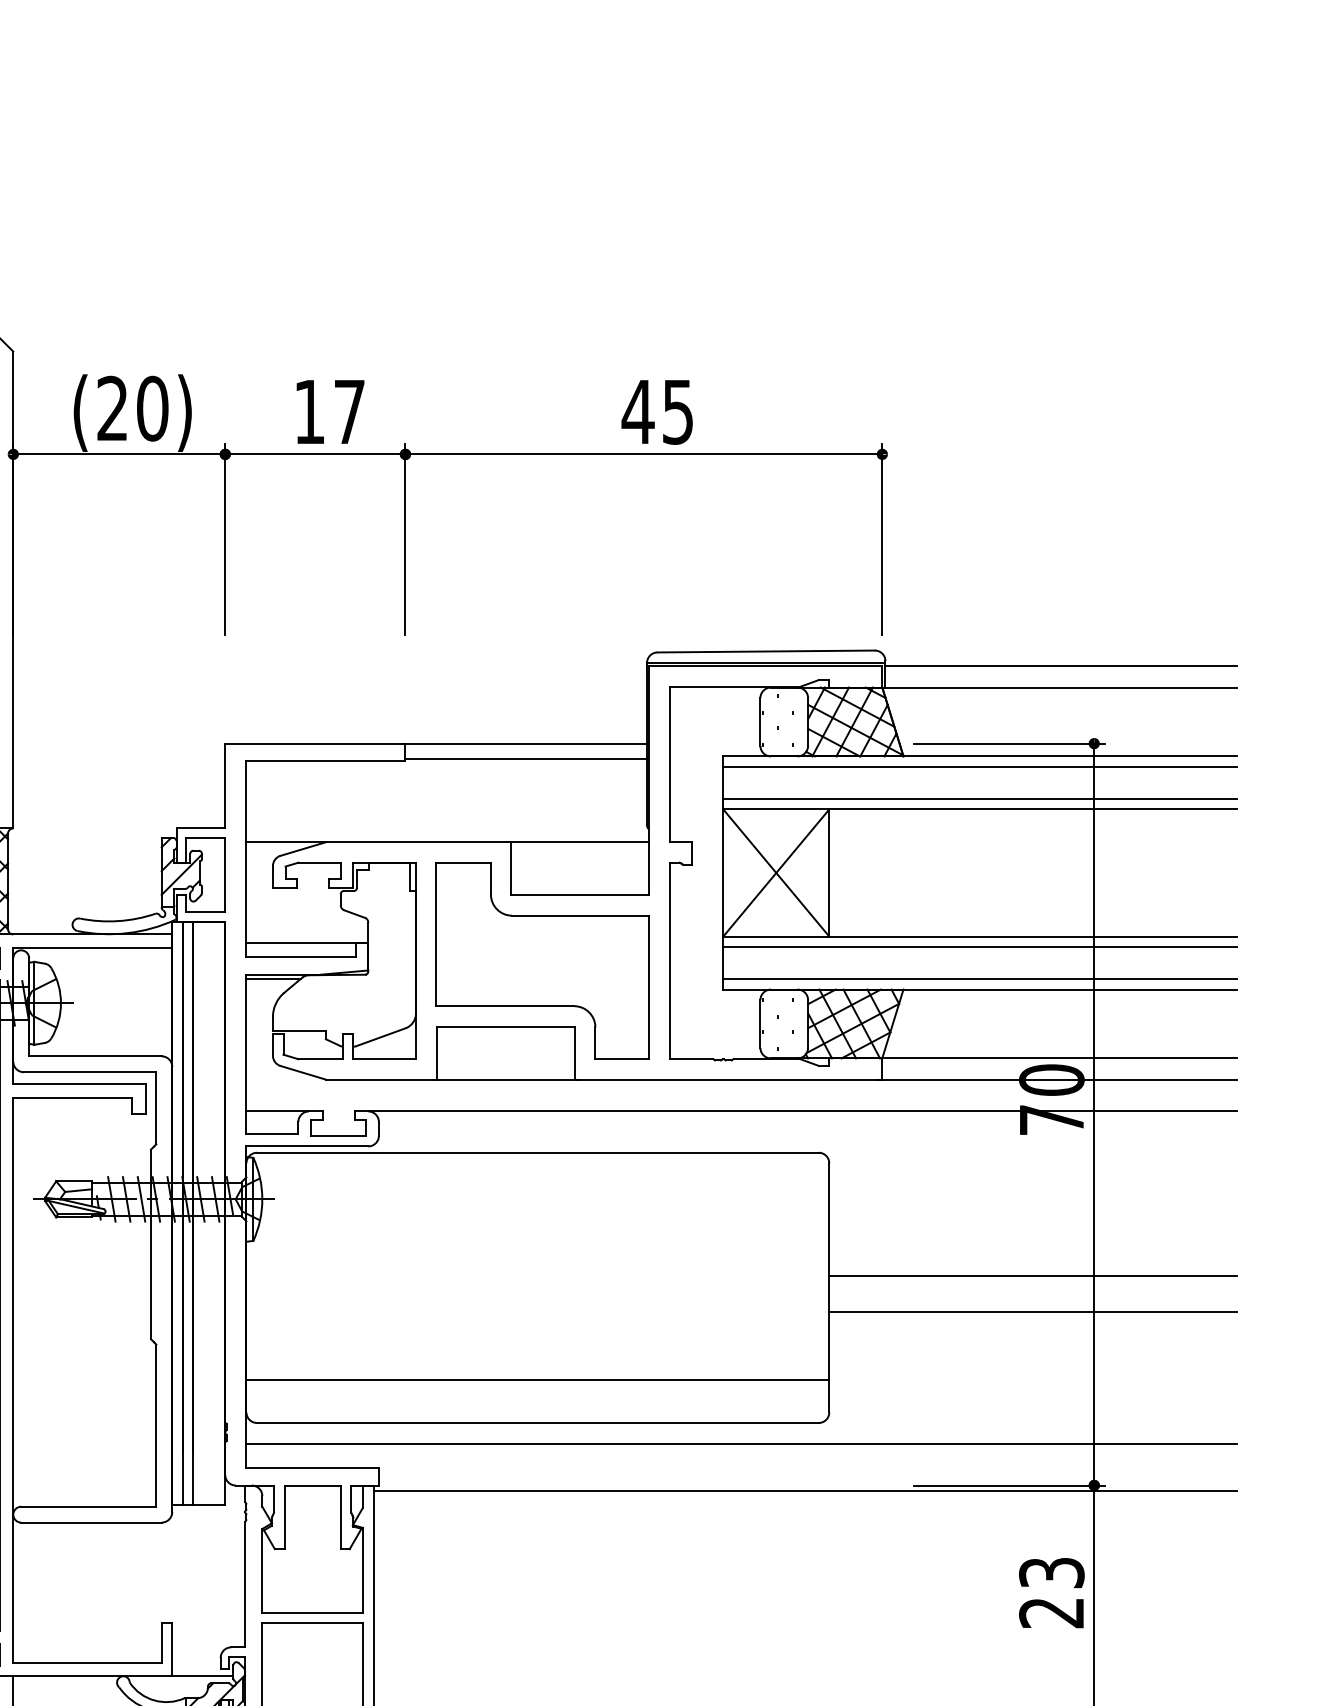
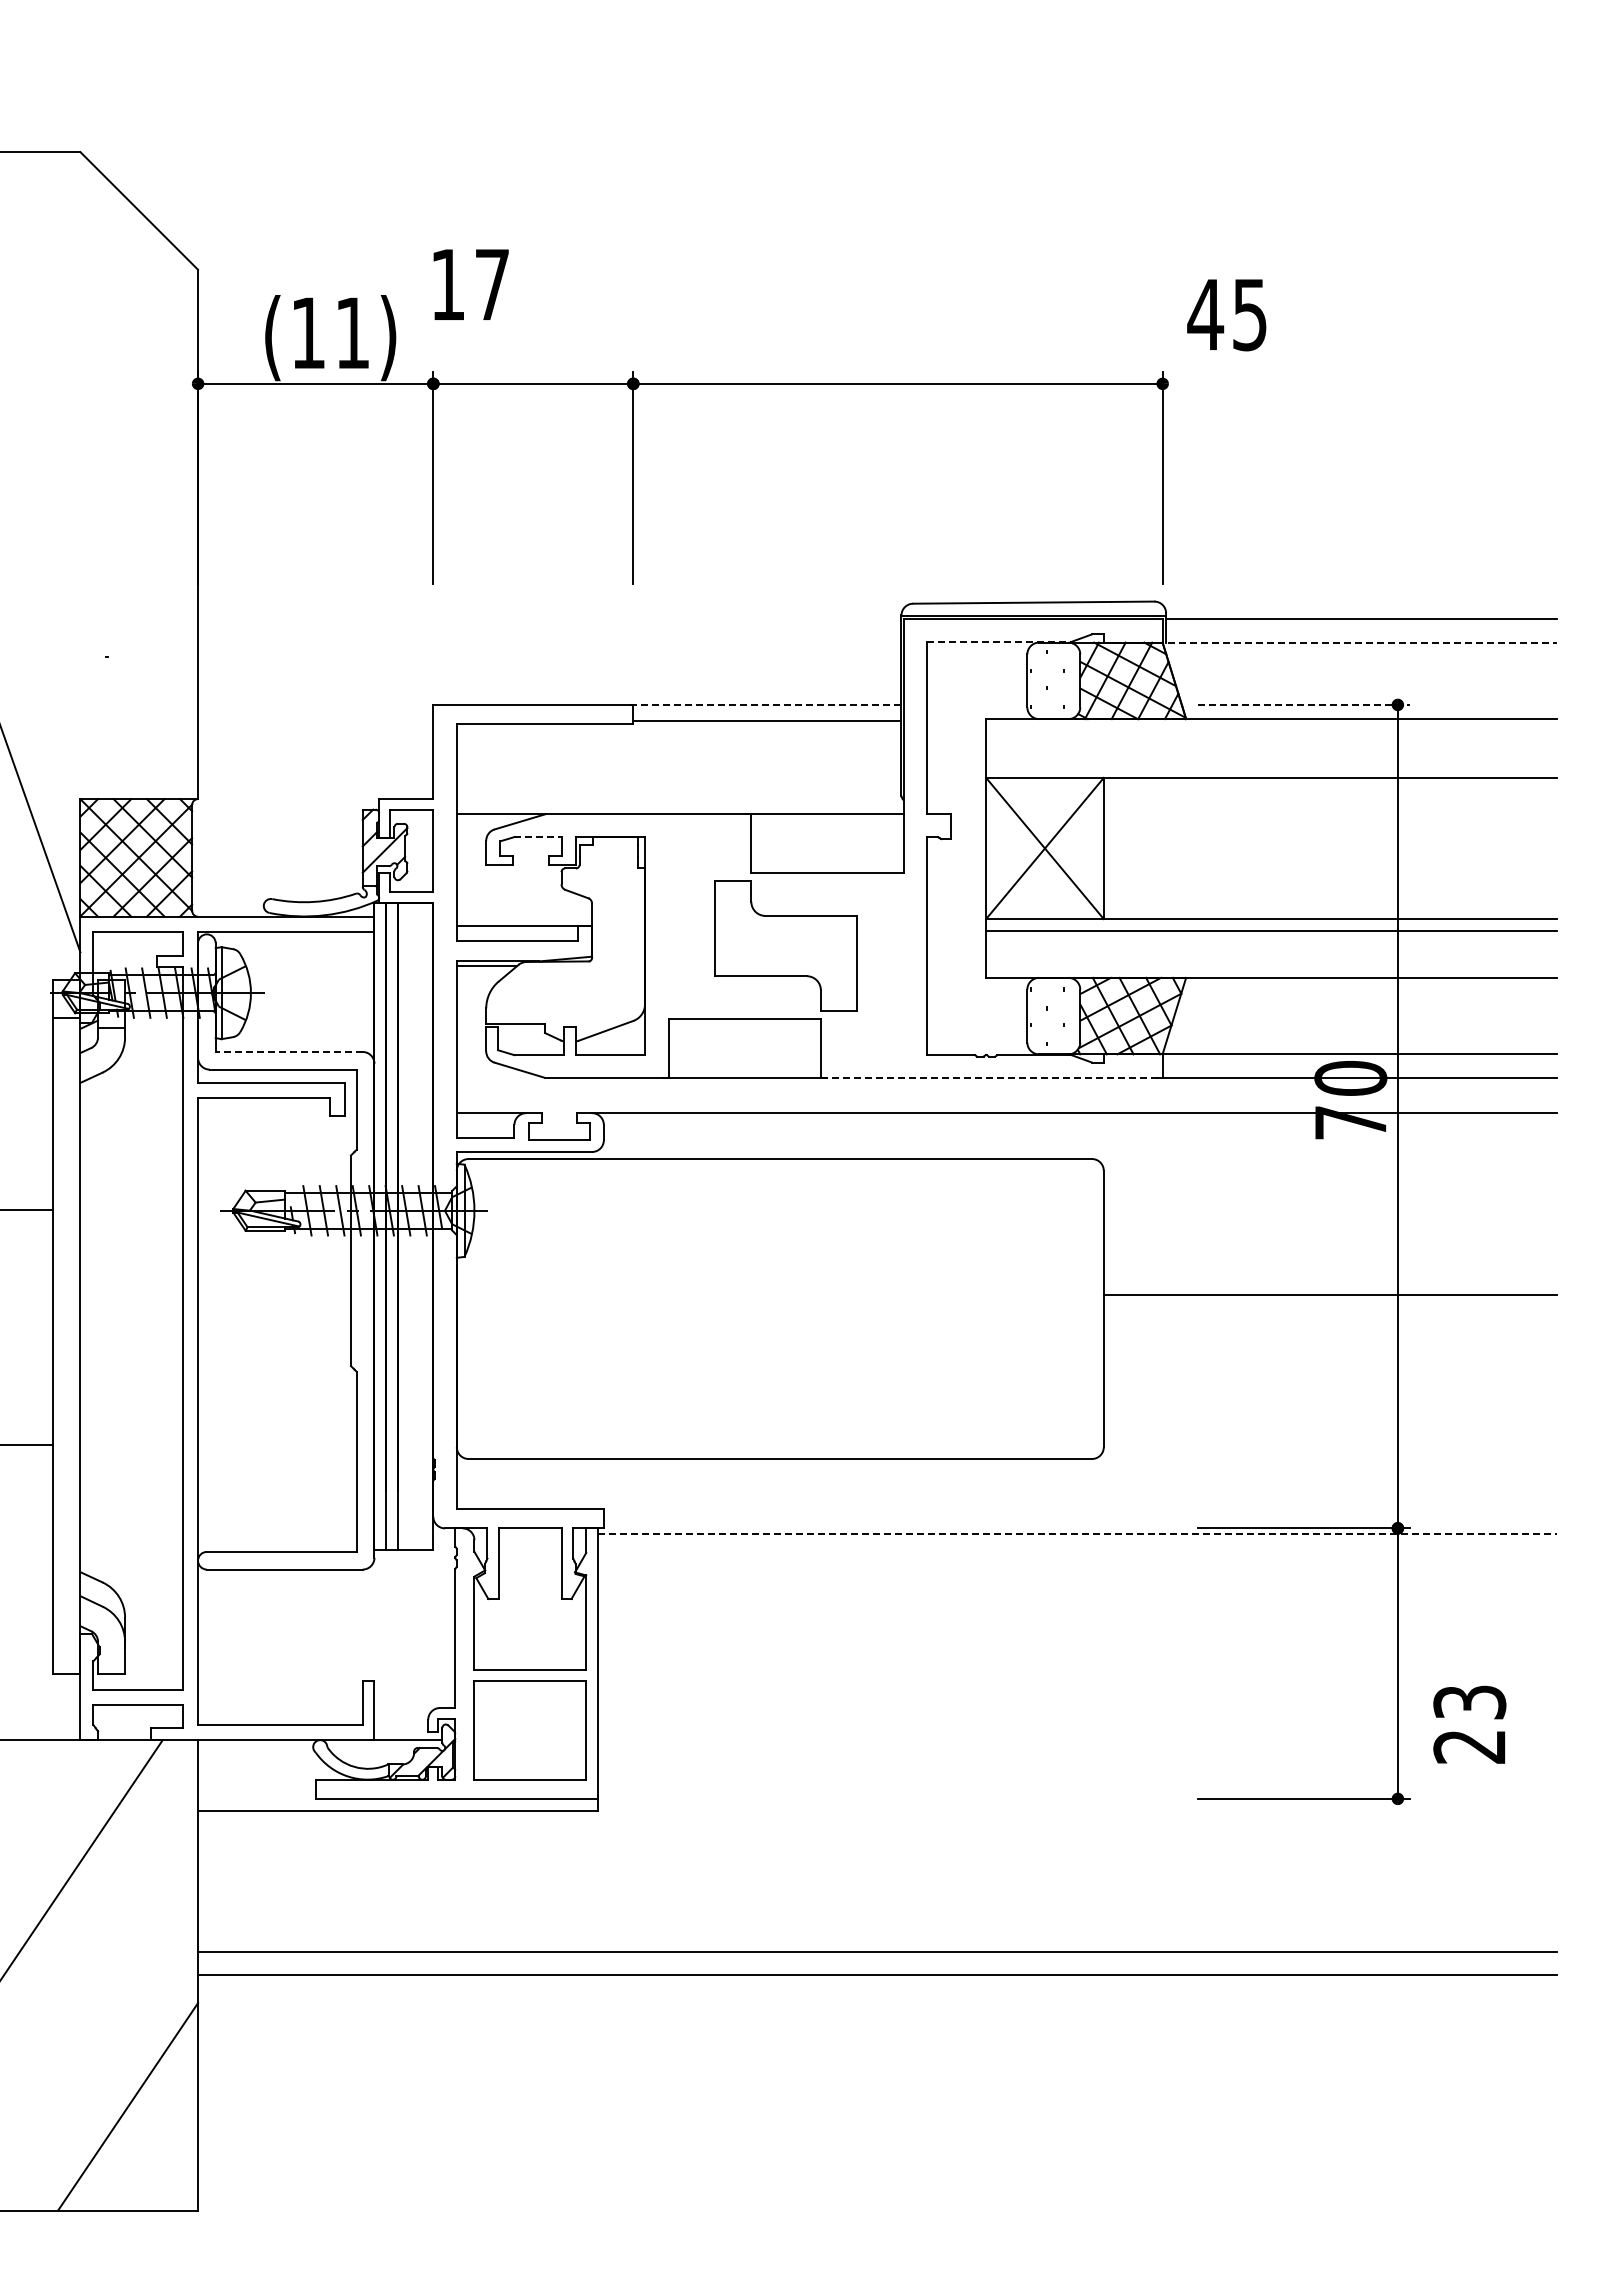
text: (132, 408) -> (330, 332), (20) -> (11)
text: (329, 411) -> (470, 284), moved
text: (656, 412) -> (1226, 315), moved
line: (736, 686) -> (1000, 641), solid -> dashed
line: (1056, 687) -> (1356, 642), solid -> dashed
line: (524, 743) -> (765, 704), solid -> dashed
line: (1009, 743) -> (1303, 704), solid -> dashed
line: (980, 766) -> (1271, 730), removed
line: (980, 799) -> (1271, 766), removed
line: (319, 863) -> (537, 837), solid -> dashed
part: (542, 960) -> (785, 945), size x0.6
line: (980, 979) -> (1271, 966), removed
line: (95, 1055) -> (289, 1051), solid -> dashed
line: (729, 1079) -> (992, 1077), solid -> dashed
line: (1032, 1311) -> (1329, 1335), removed
line: (537, 1380) -> (779, 1411), removed
line: (741, 1444) -> (1006, 1482), removed
line: (805, 1491) -> (1077, 1534), solid -> dashed
text: (1051, 1592) -> (1469, 1724), moved

